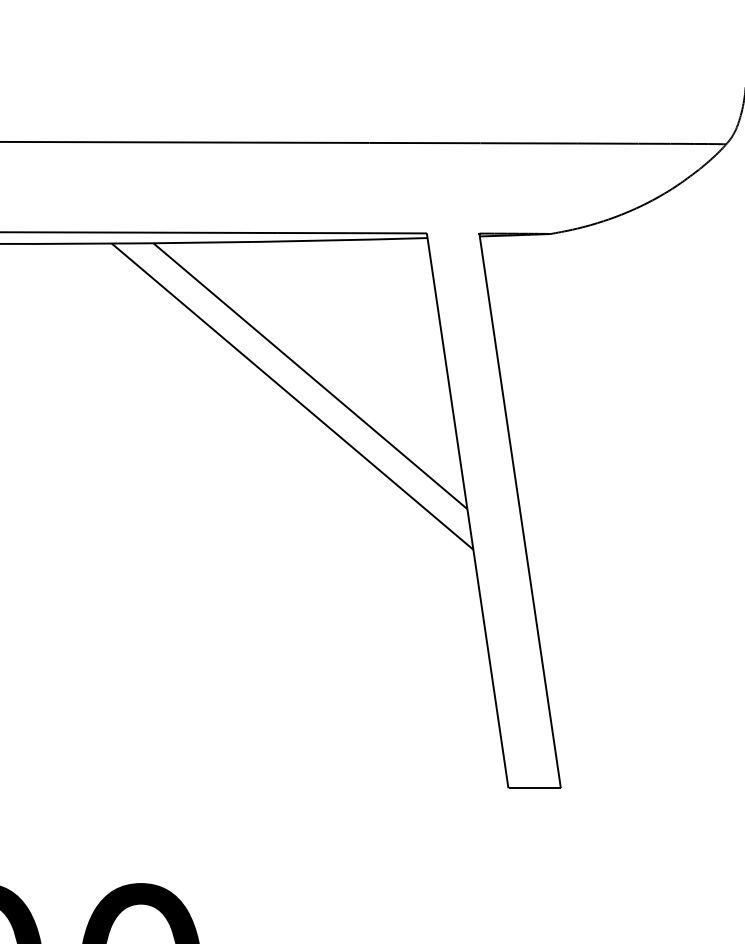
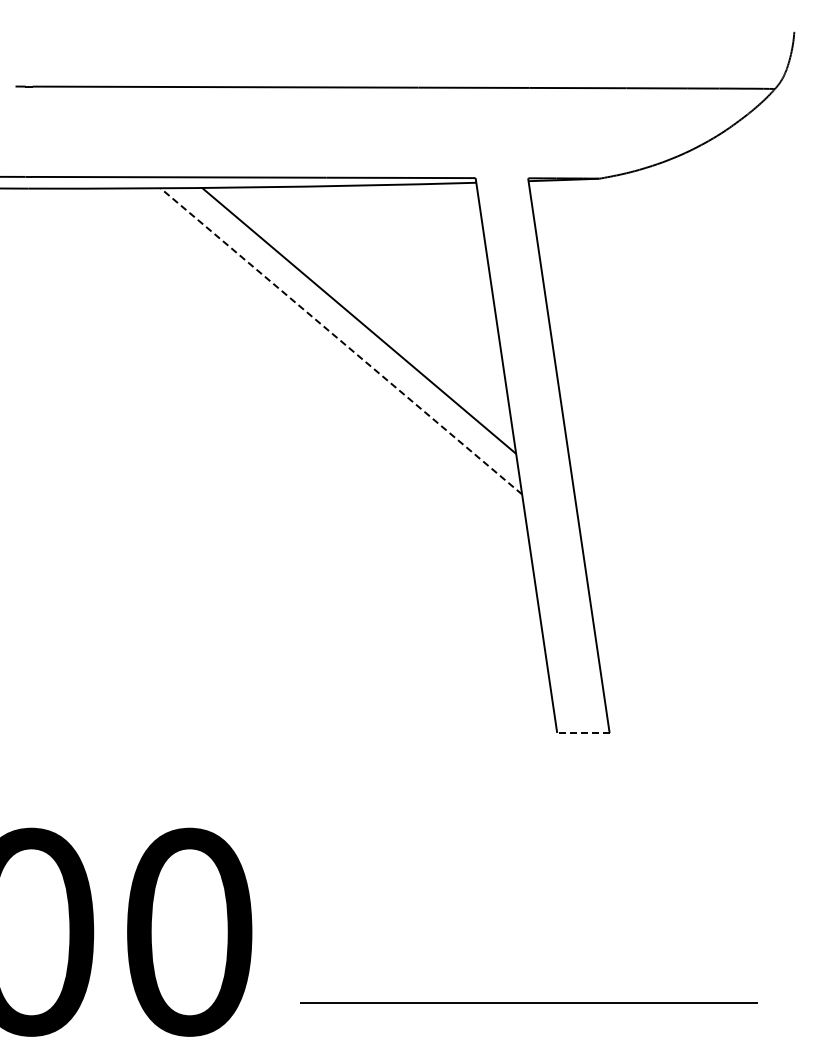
line: (292, 396) -> (341, 341), solid -> dashed
line: (533, 787) -> (582, 732), solid -> dashed

